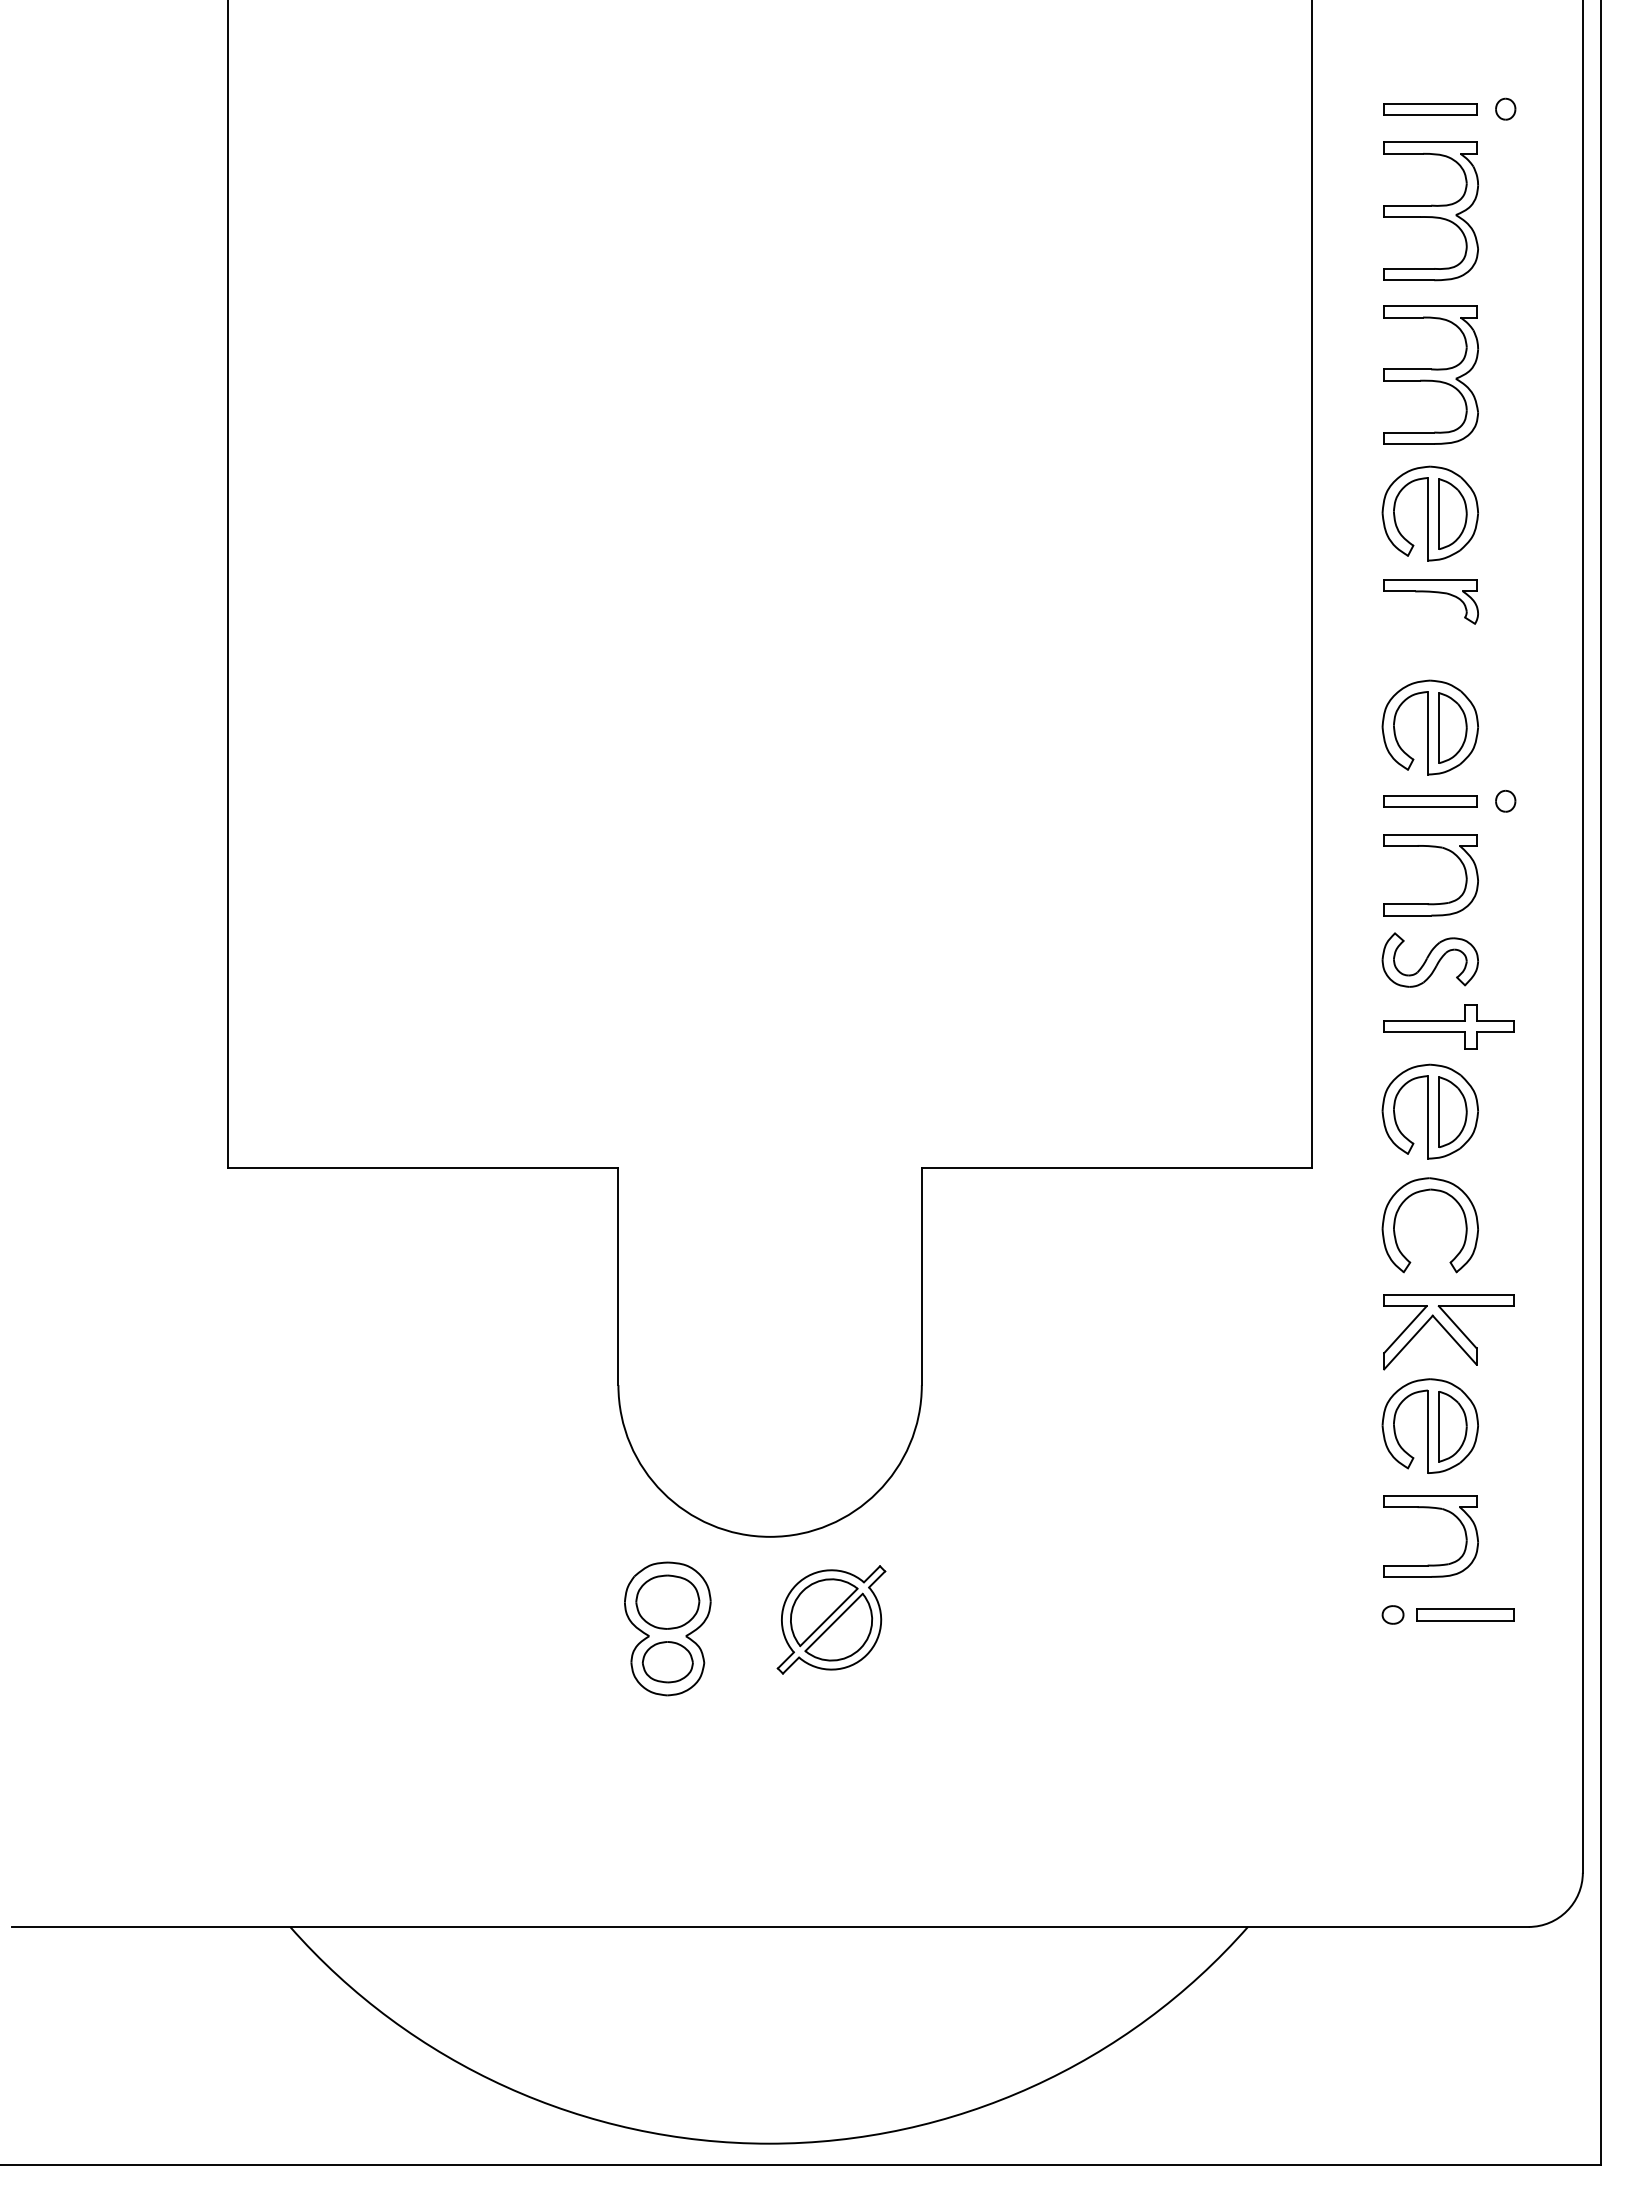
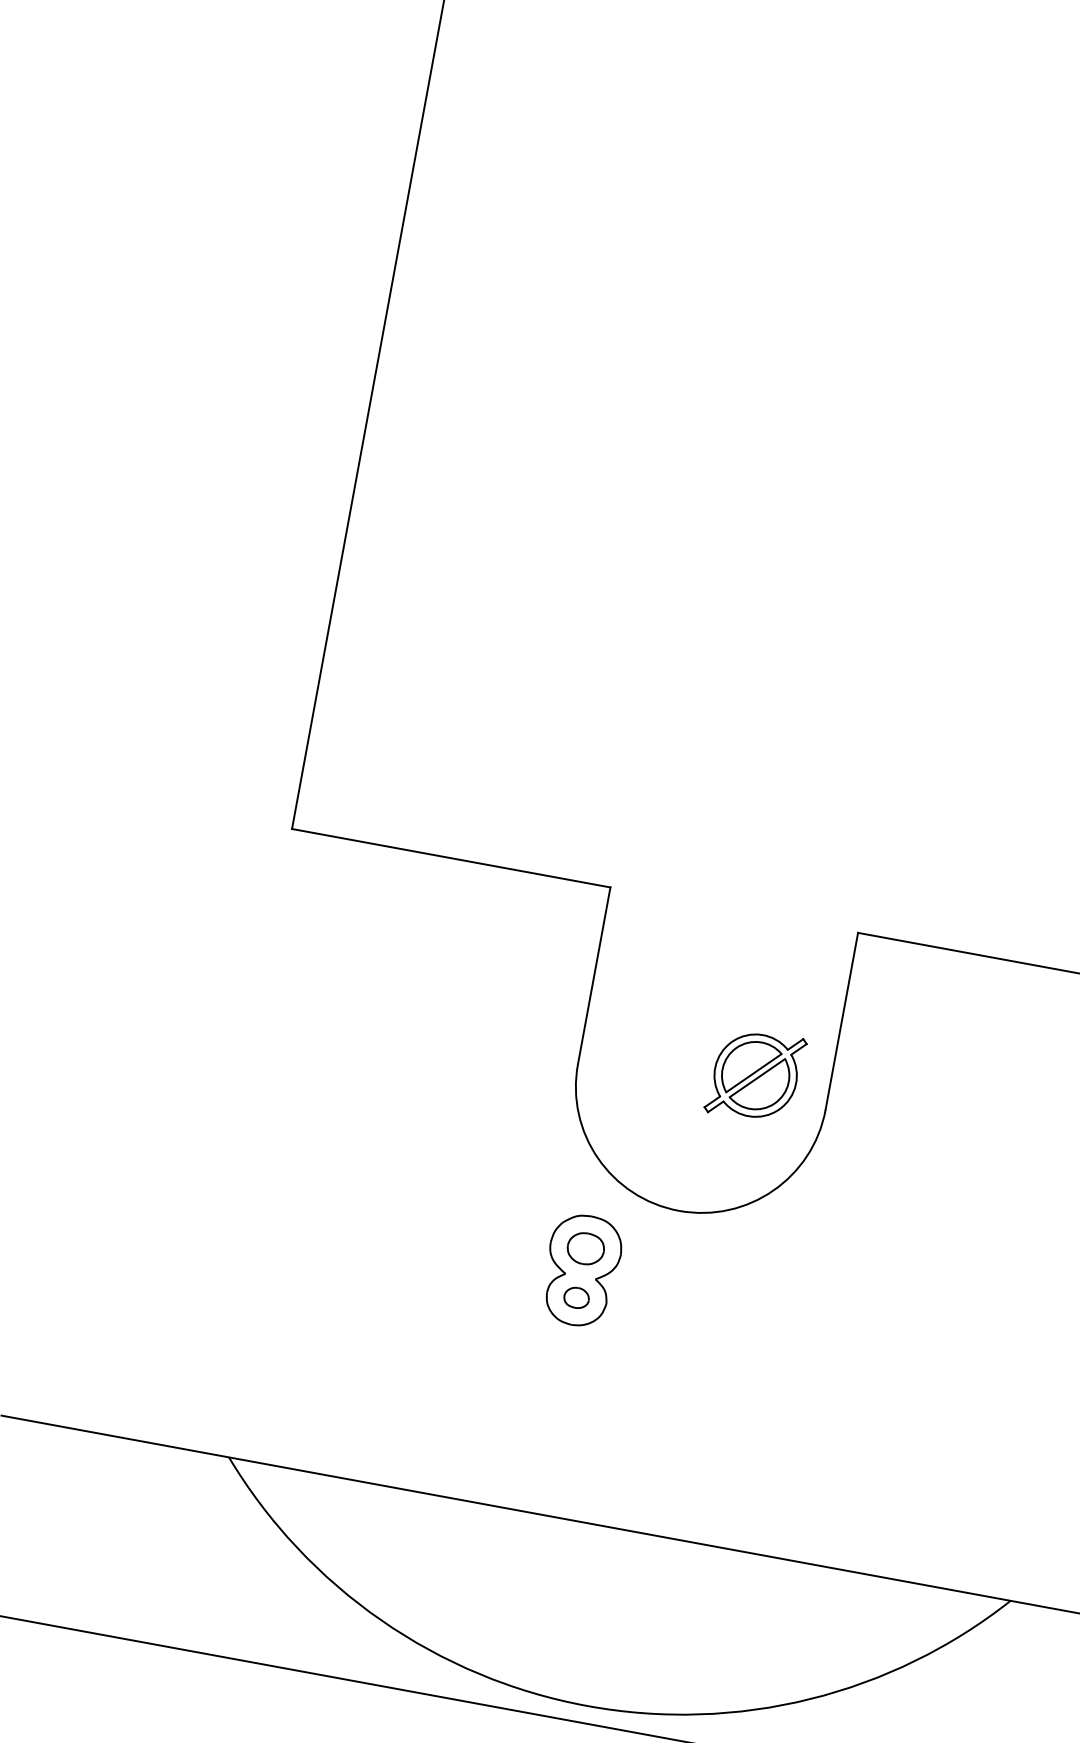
part: (667, 1601) -> (585, 1248), size x0.7
part: (831, 1619) -> (755, 1075), moved
part: (667, 1662) -> (576, 1298), size x0.6

